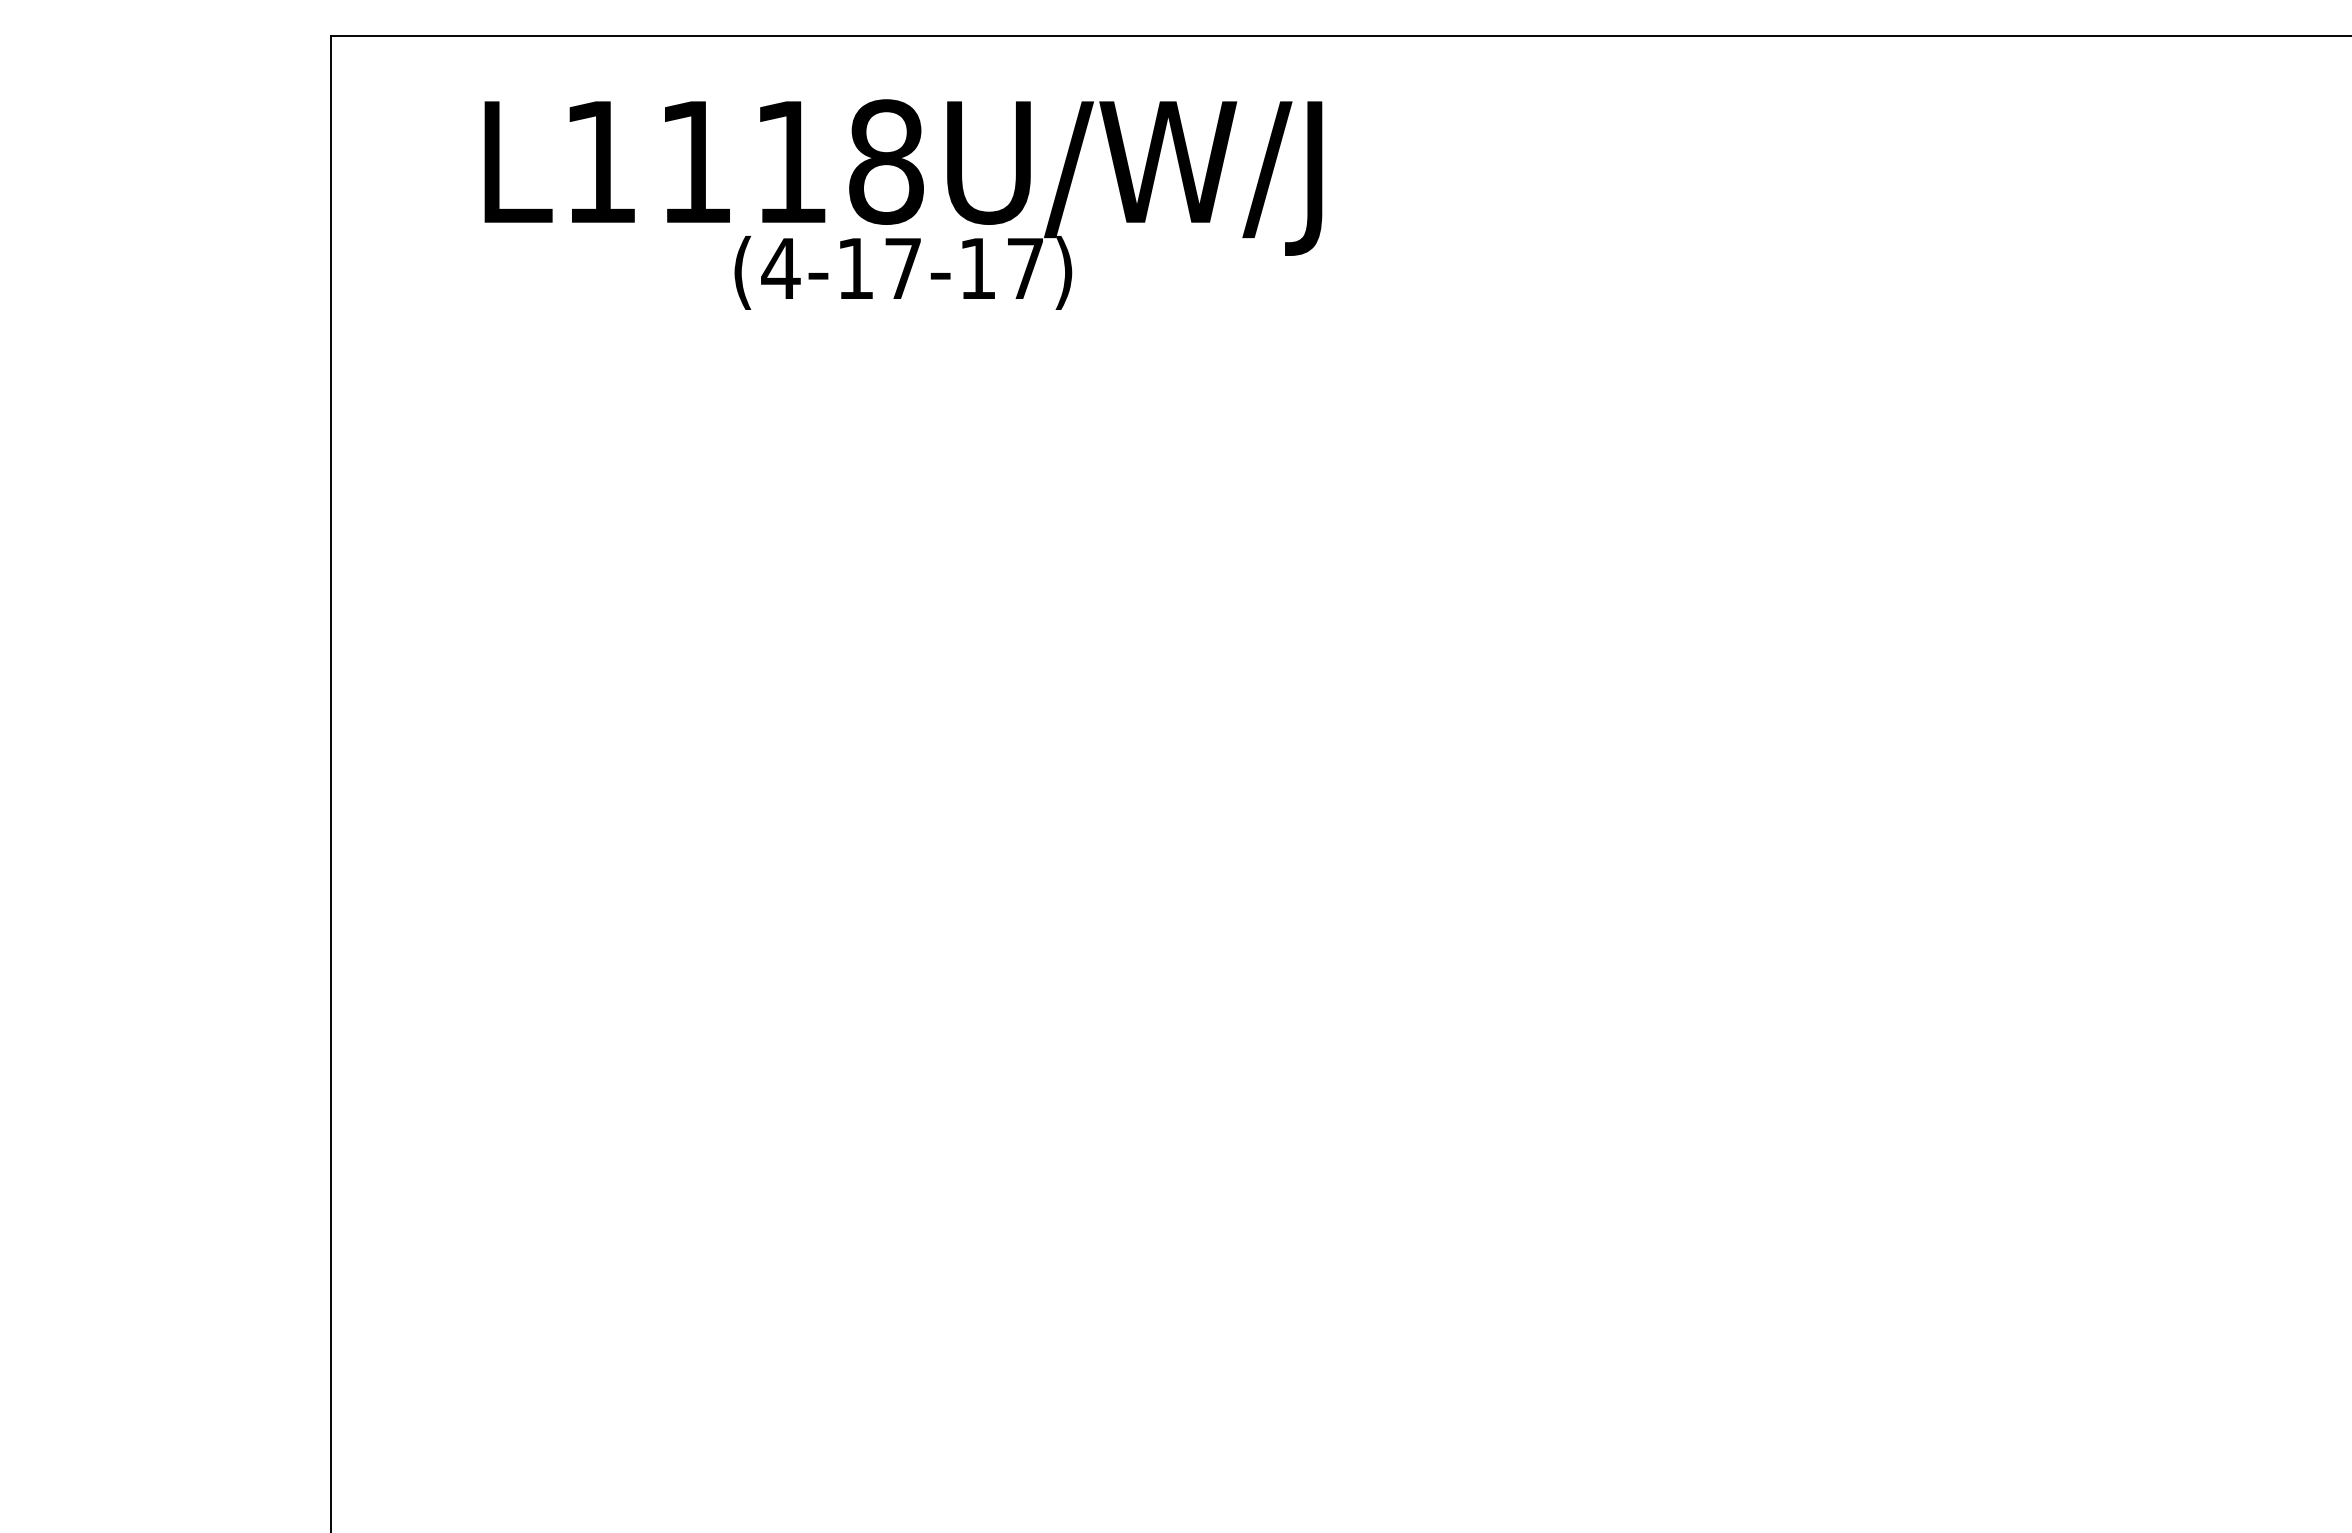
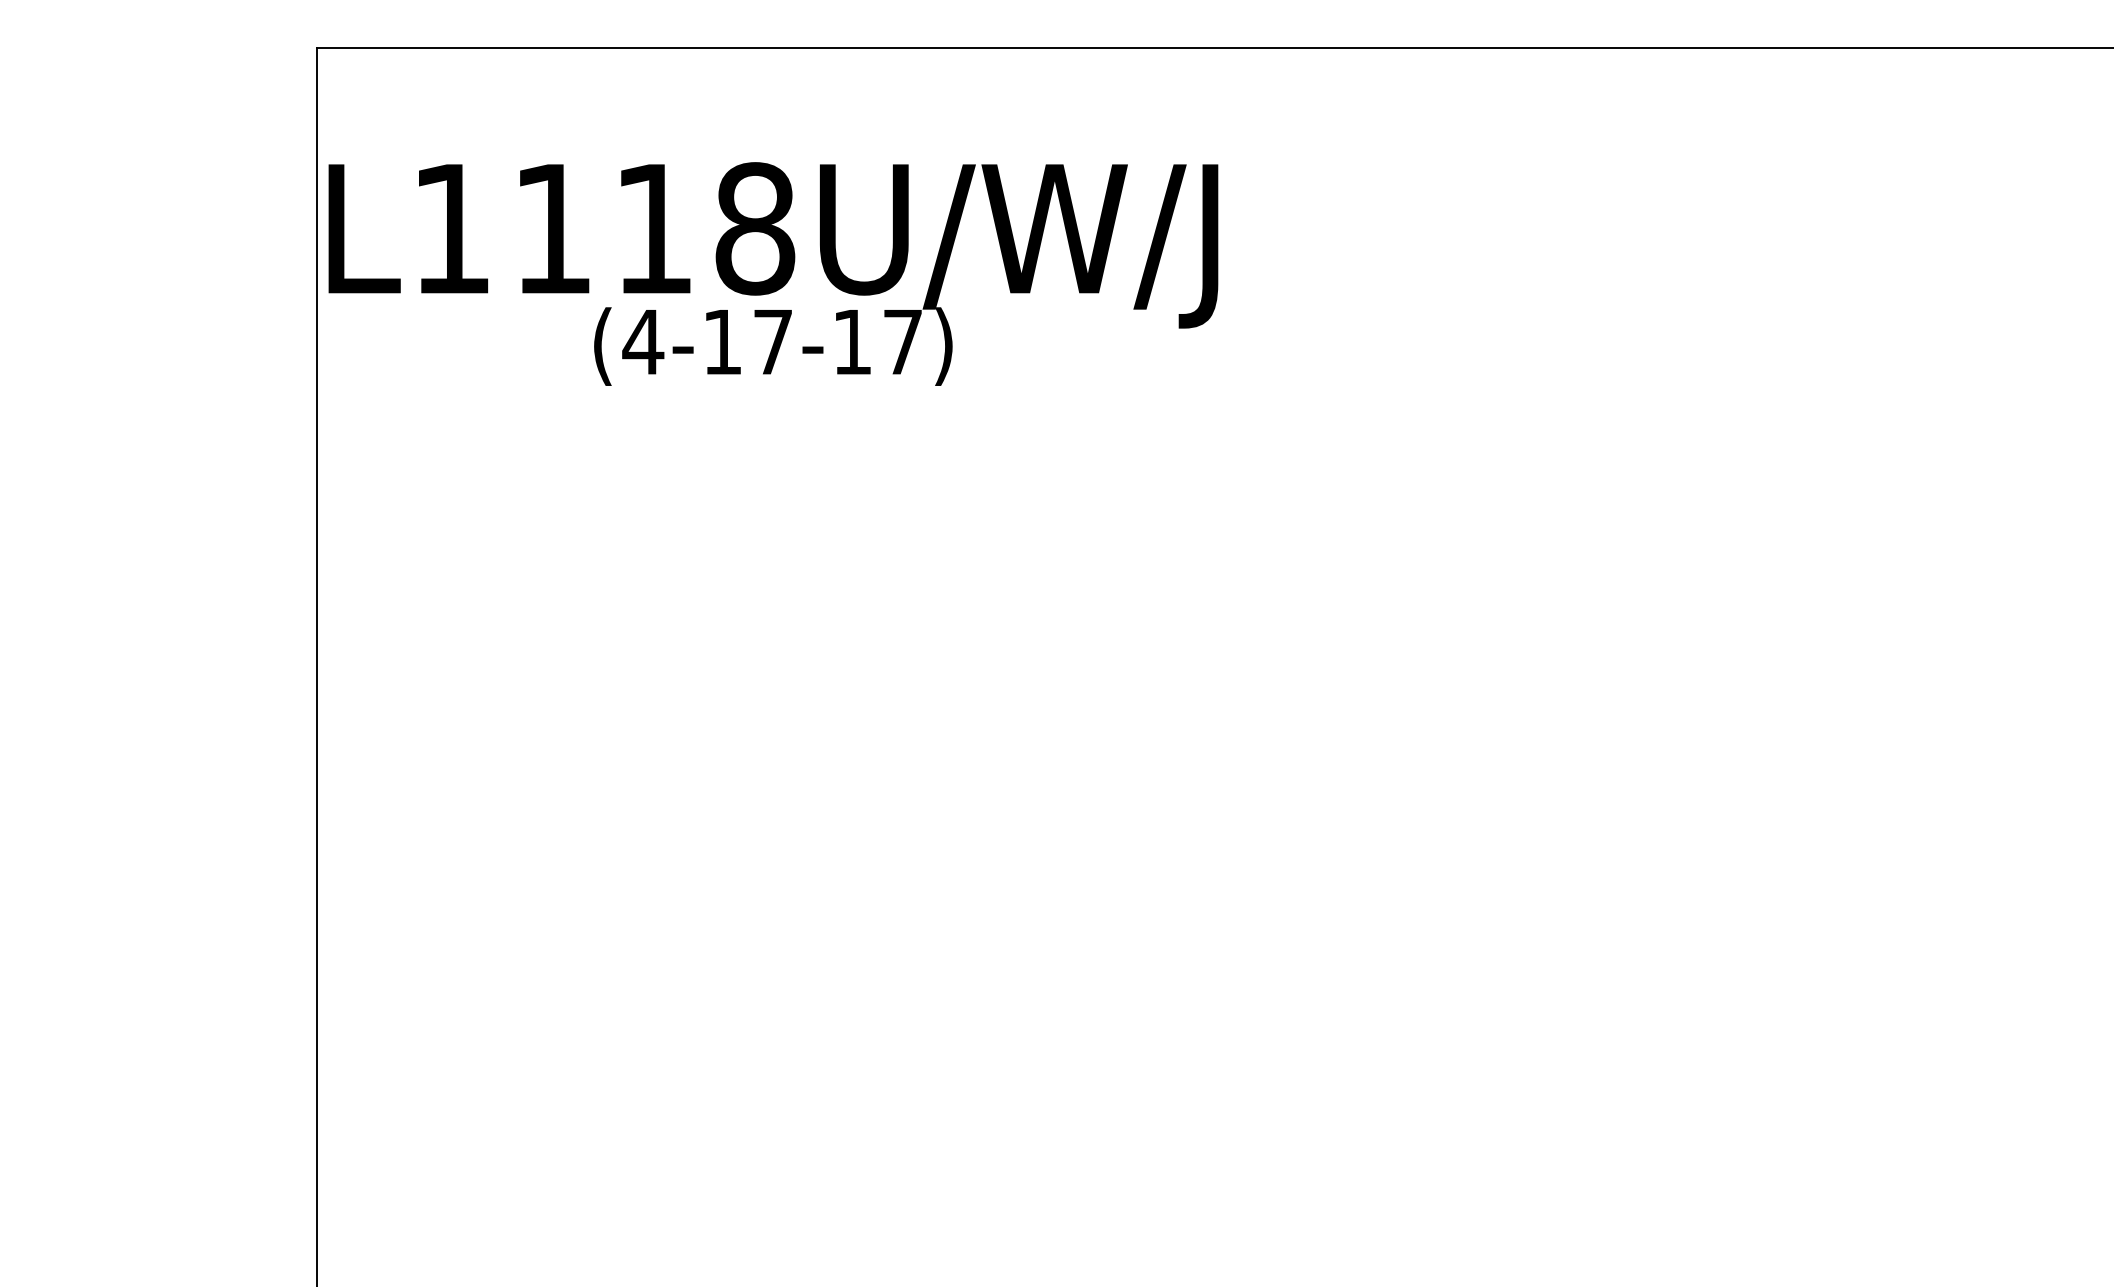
text: (903, 204) -> (773, 273), moved

